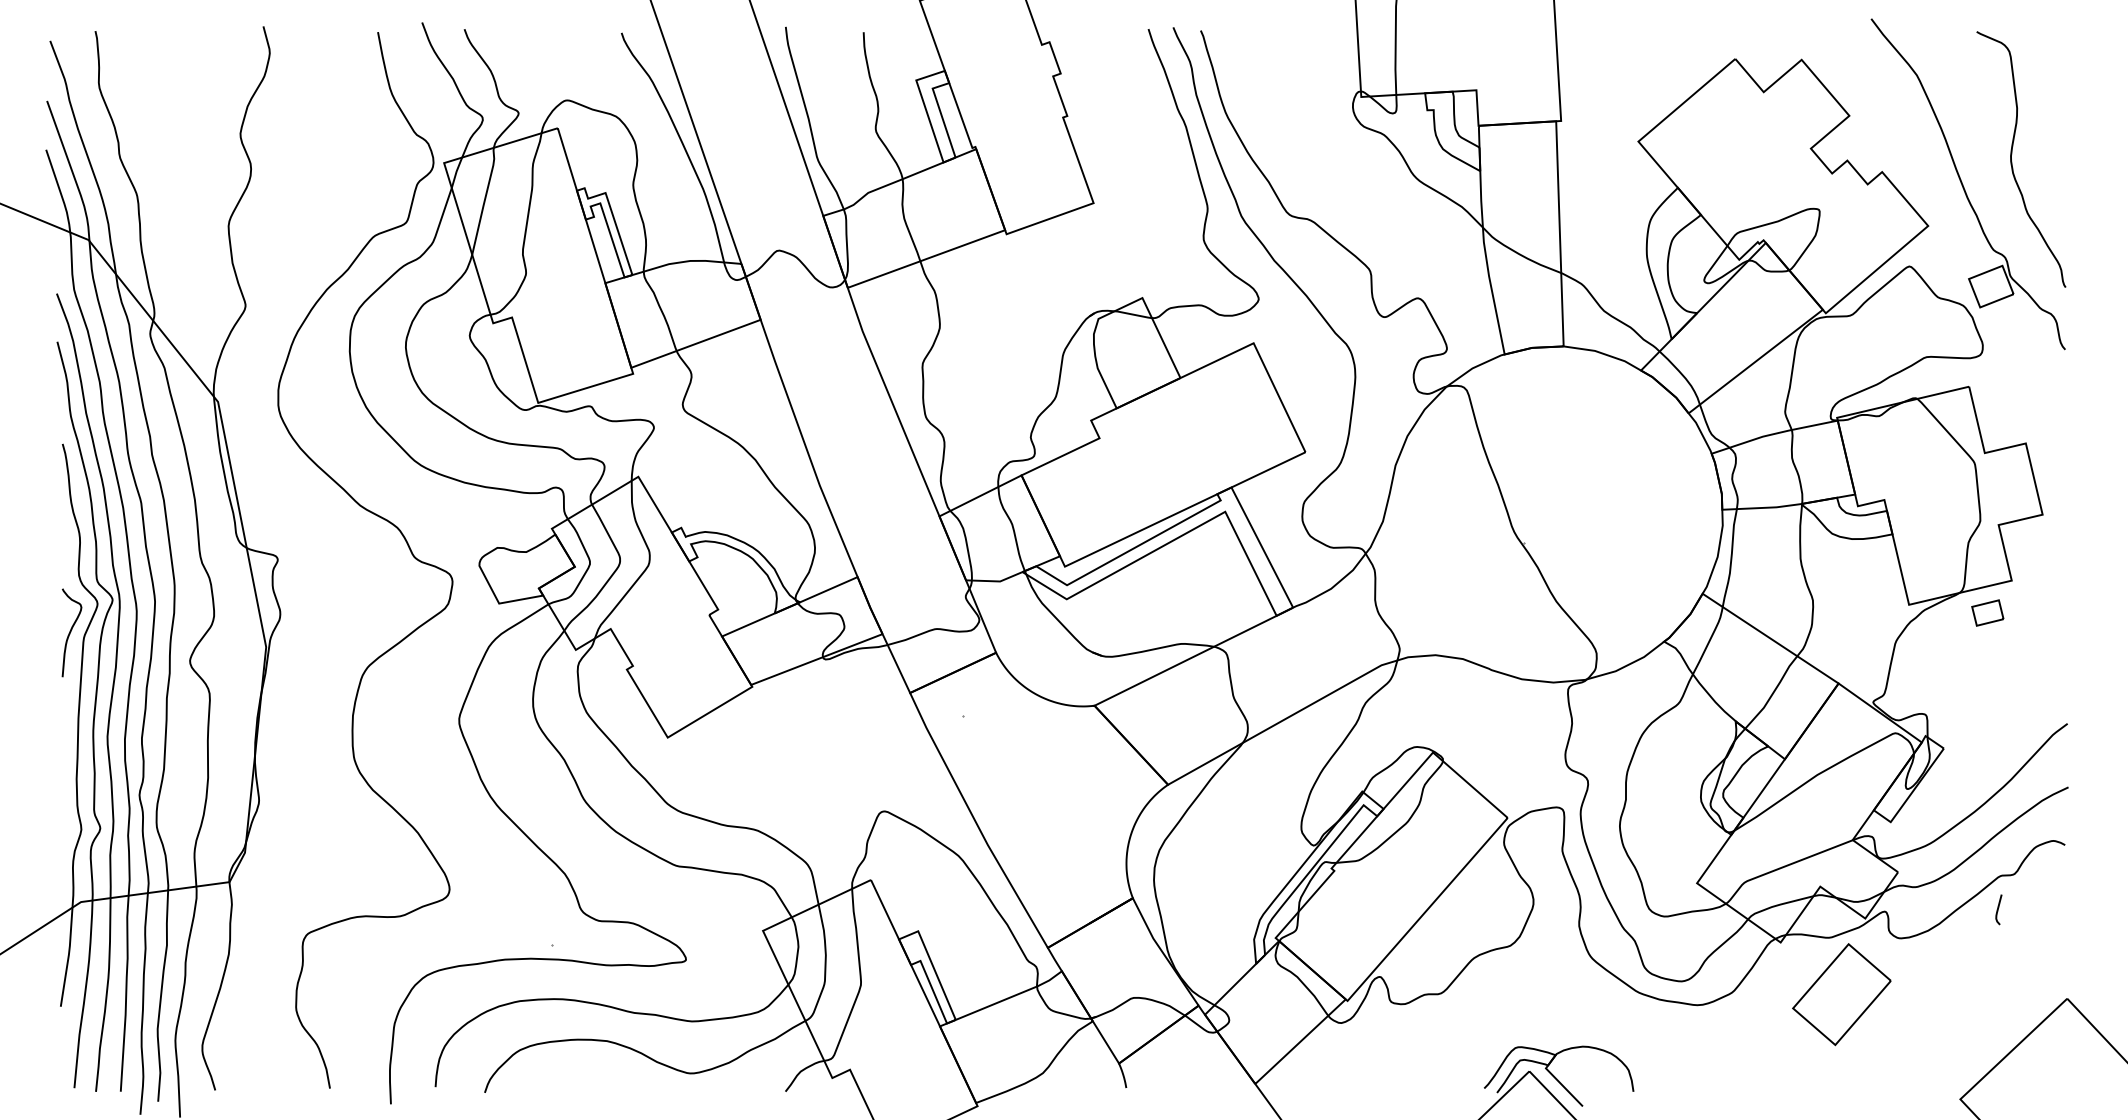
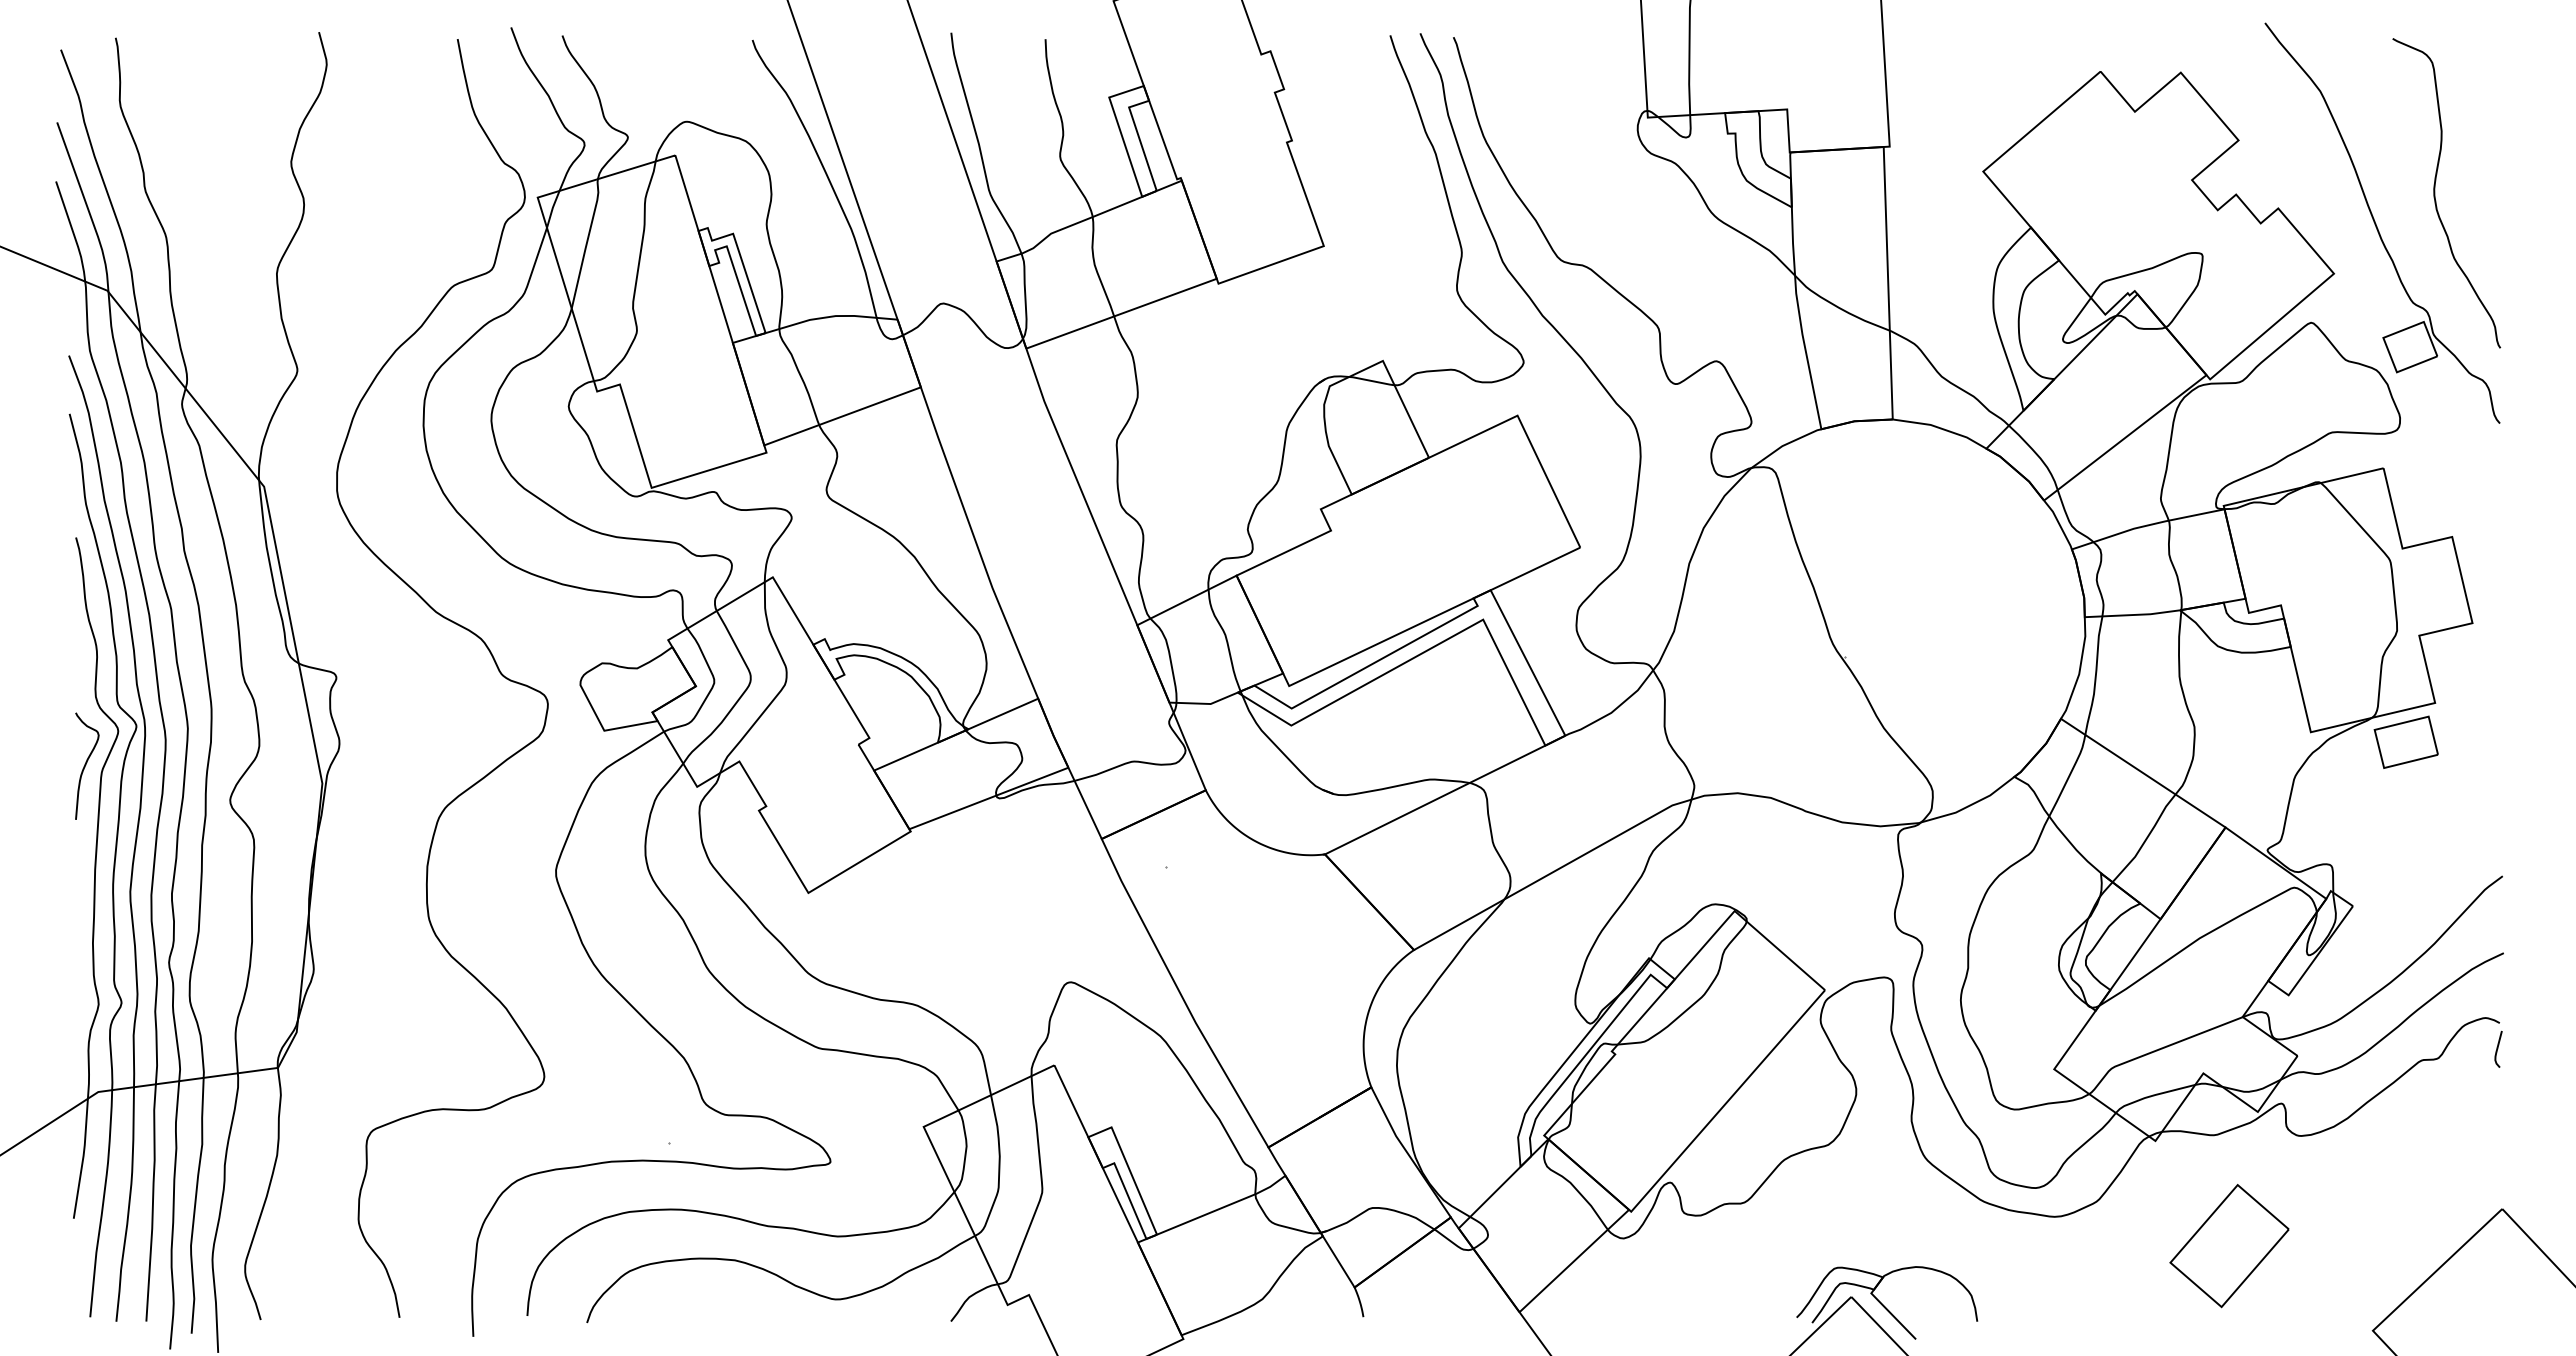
part: (1987, 612) -> (2405, 741), size x1.67
curve: (1998, 909) -> (2498, 1048), moved
part: (1841, 994) -> (2229, 1246), moved

